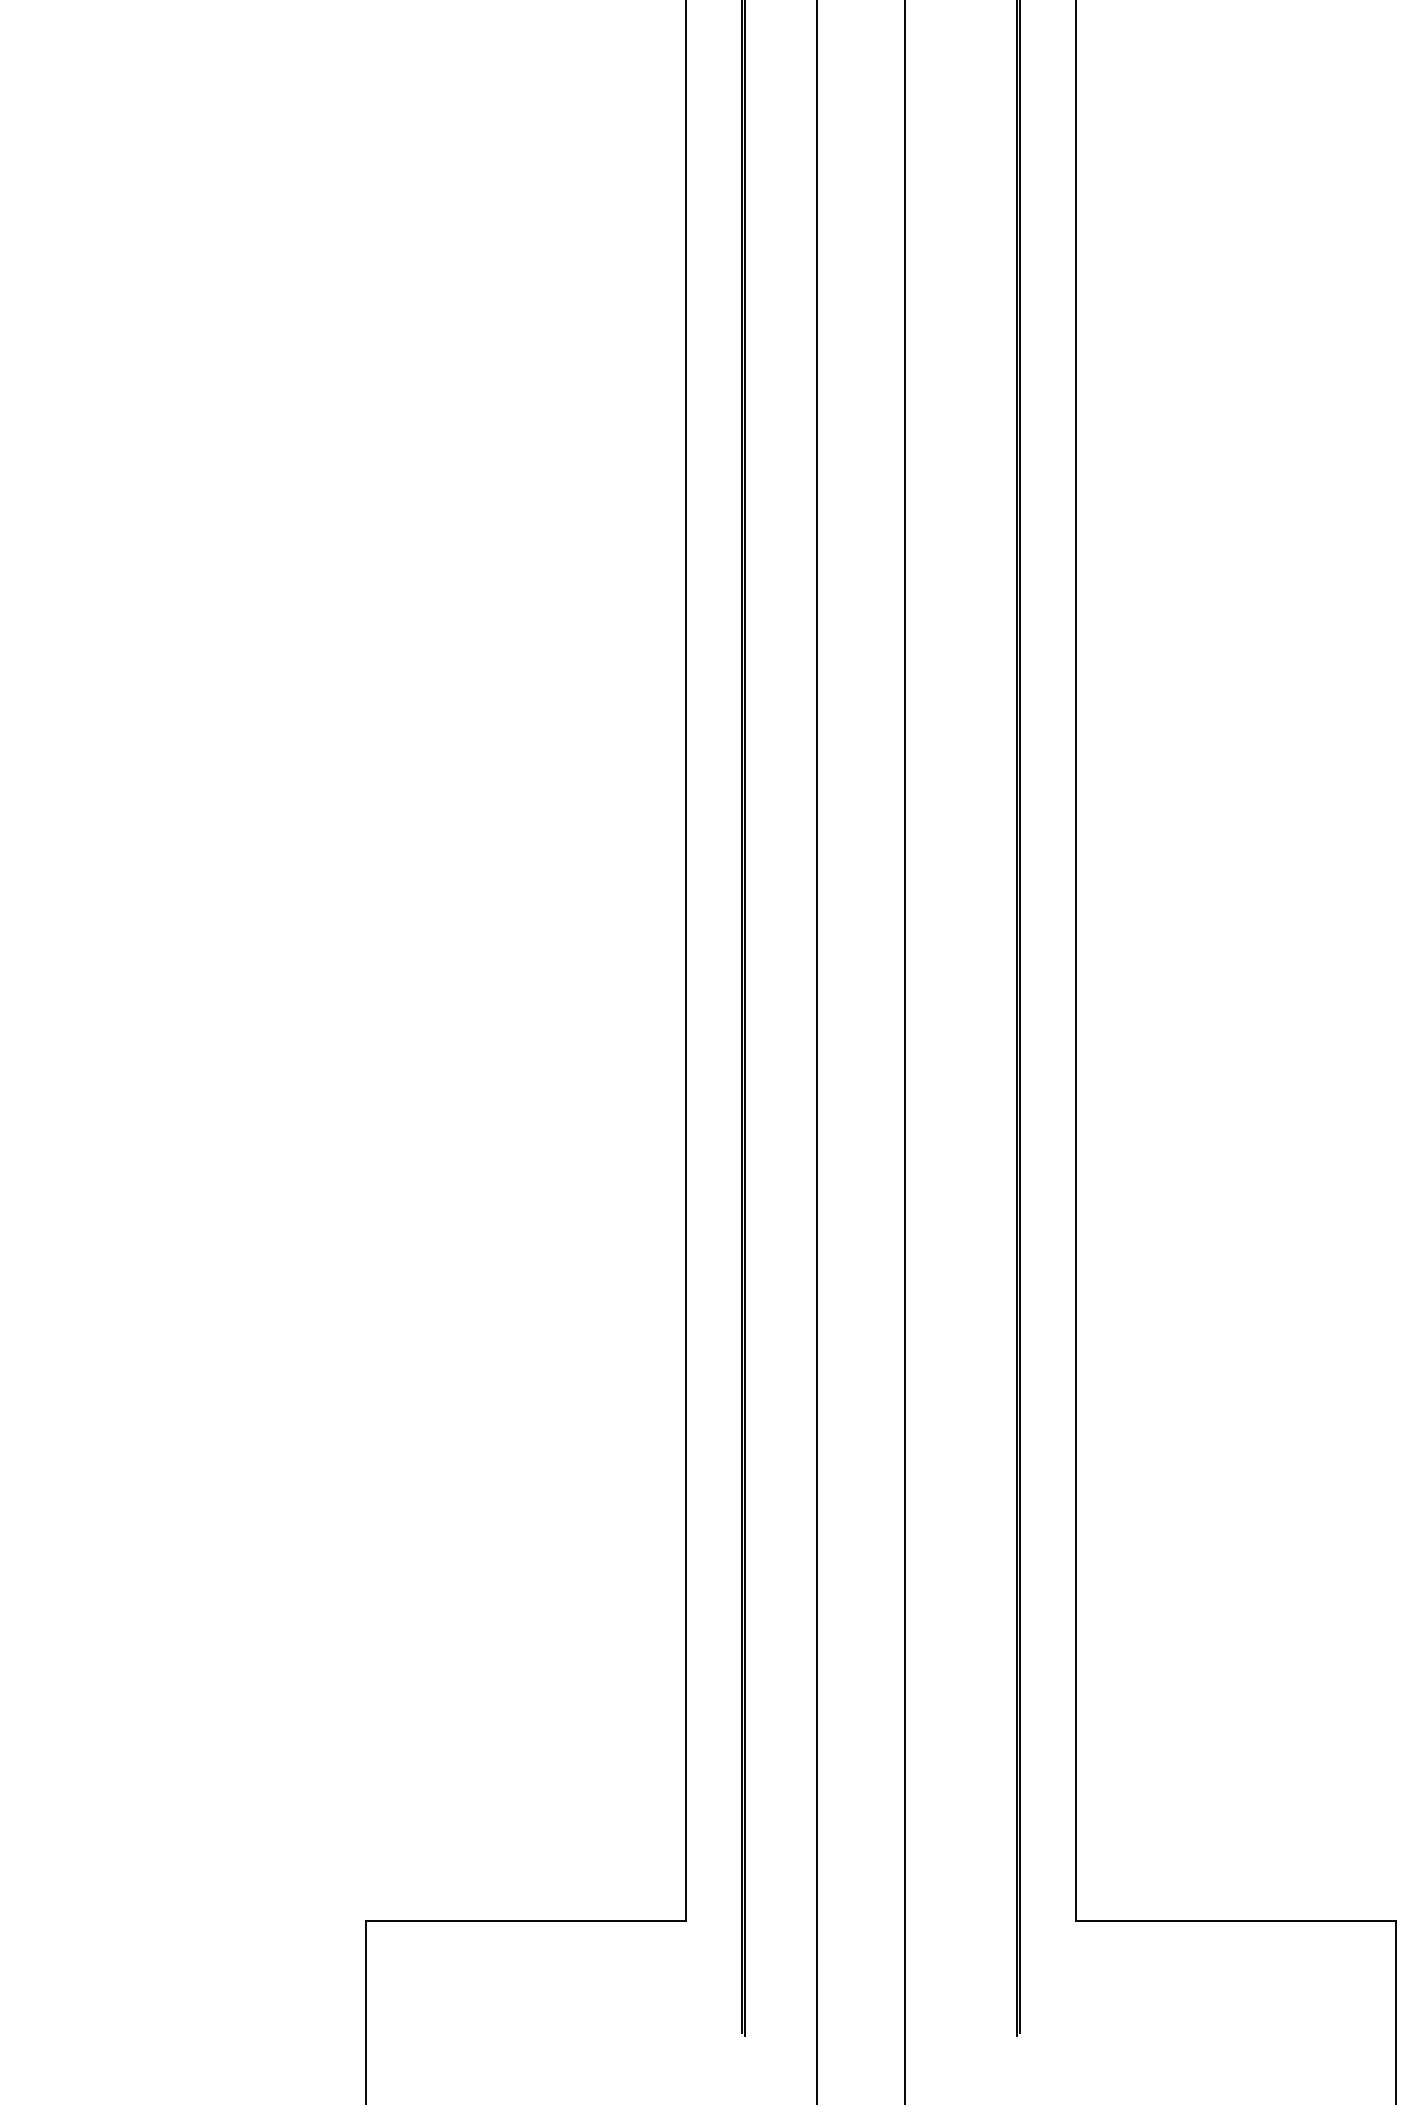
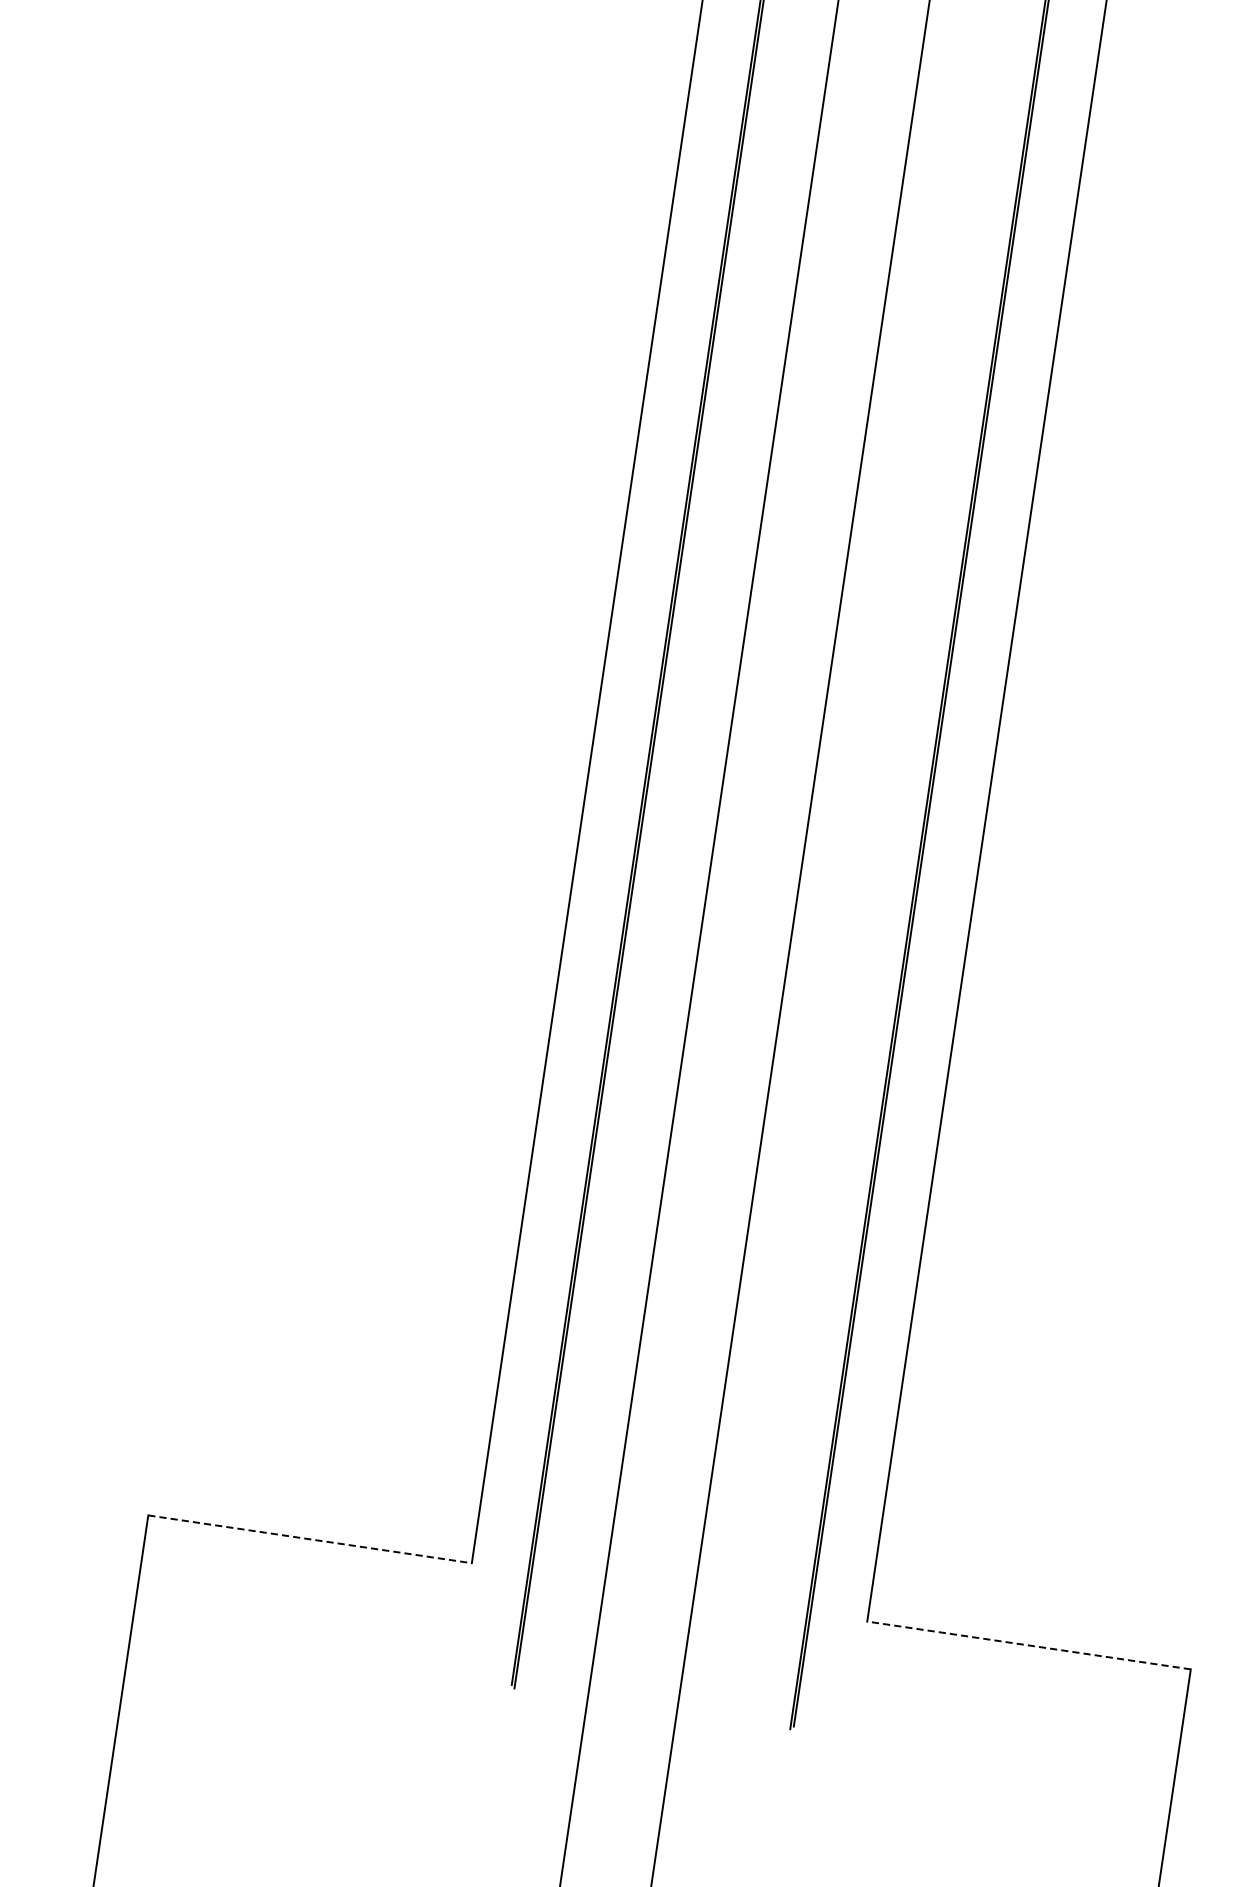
line: (526, 1920) -> (310, 1538), solid -> dashed
line: (1236, 1920) -> (1029, 1645), solid -> dashed

